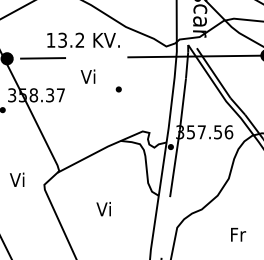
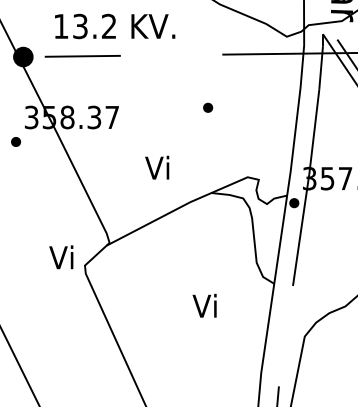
text: (83, 39) -> (114, 25), moved
text: (87, 76) -> (156, 167), moved
text: (17, 179) -> (61, 256), moved
text: (103, 209) -> (204, 306), moved

